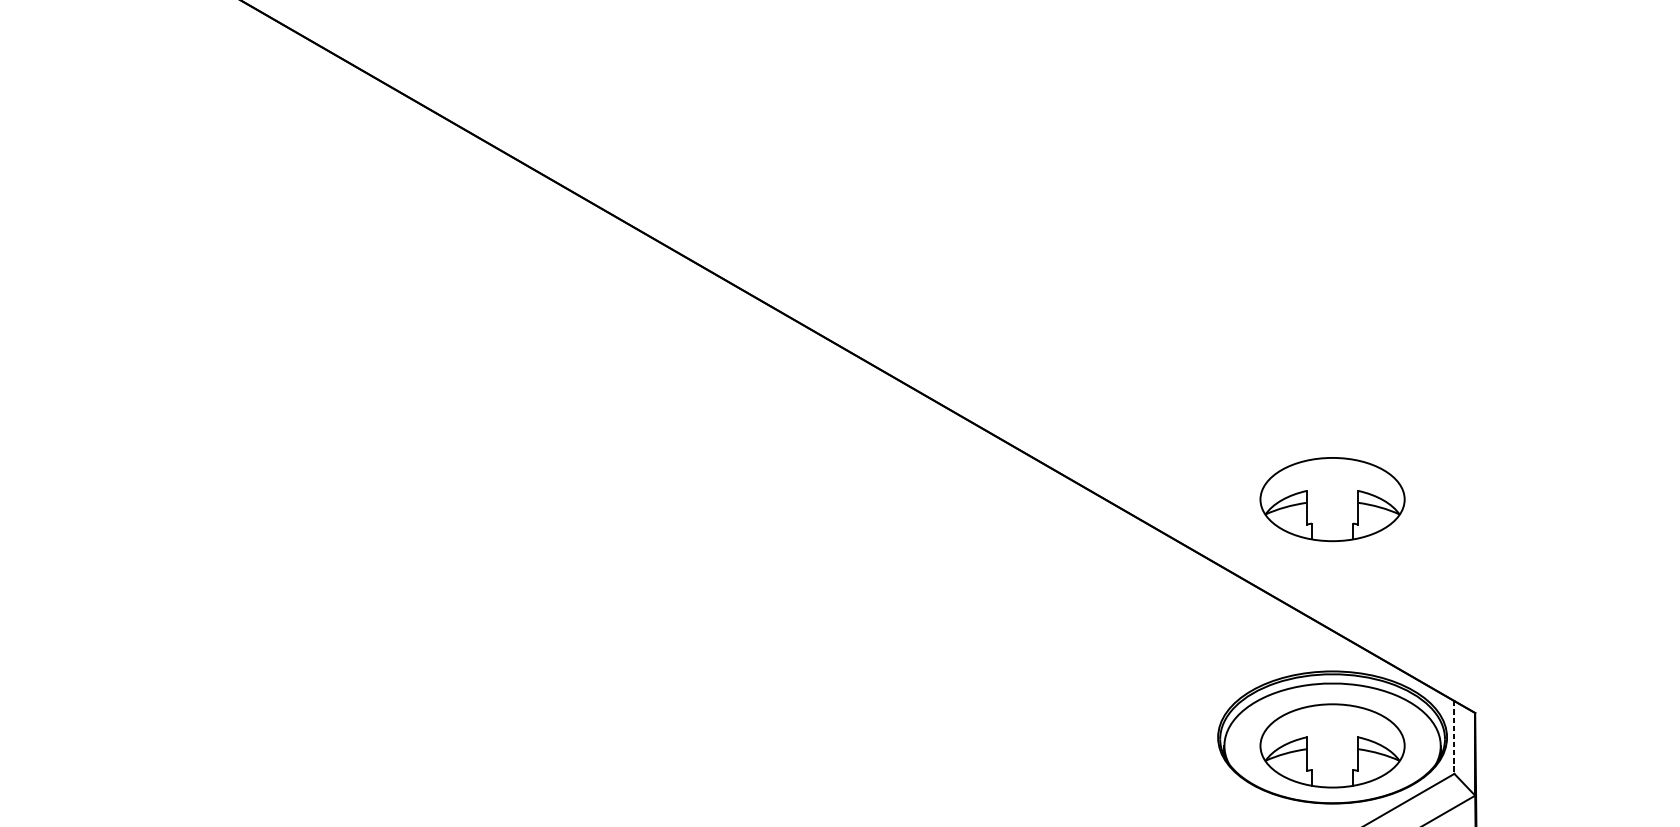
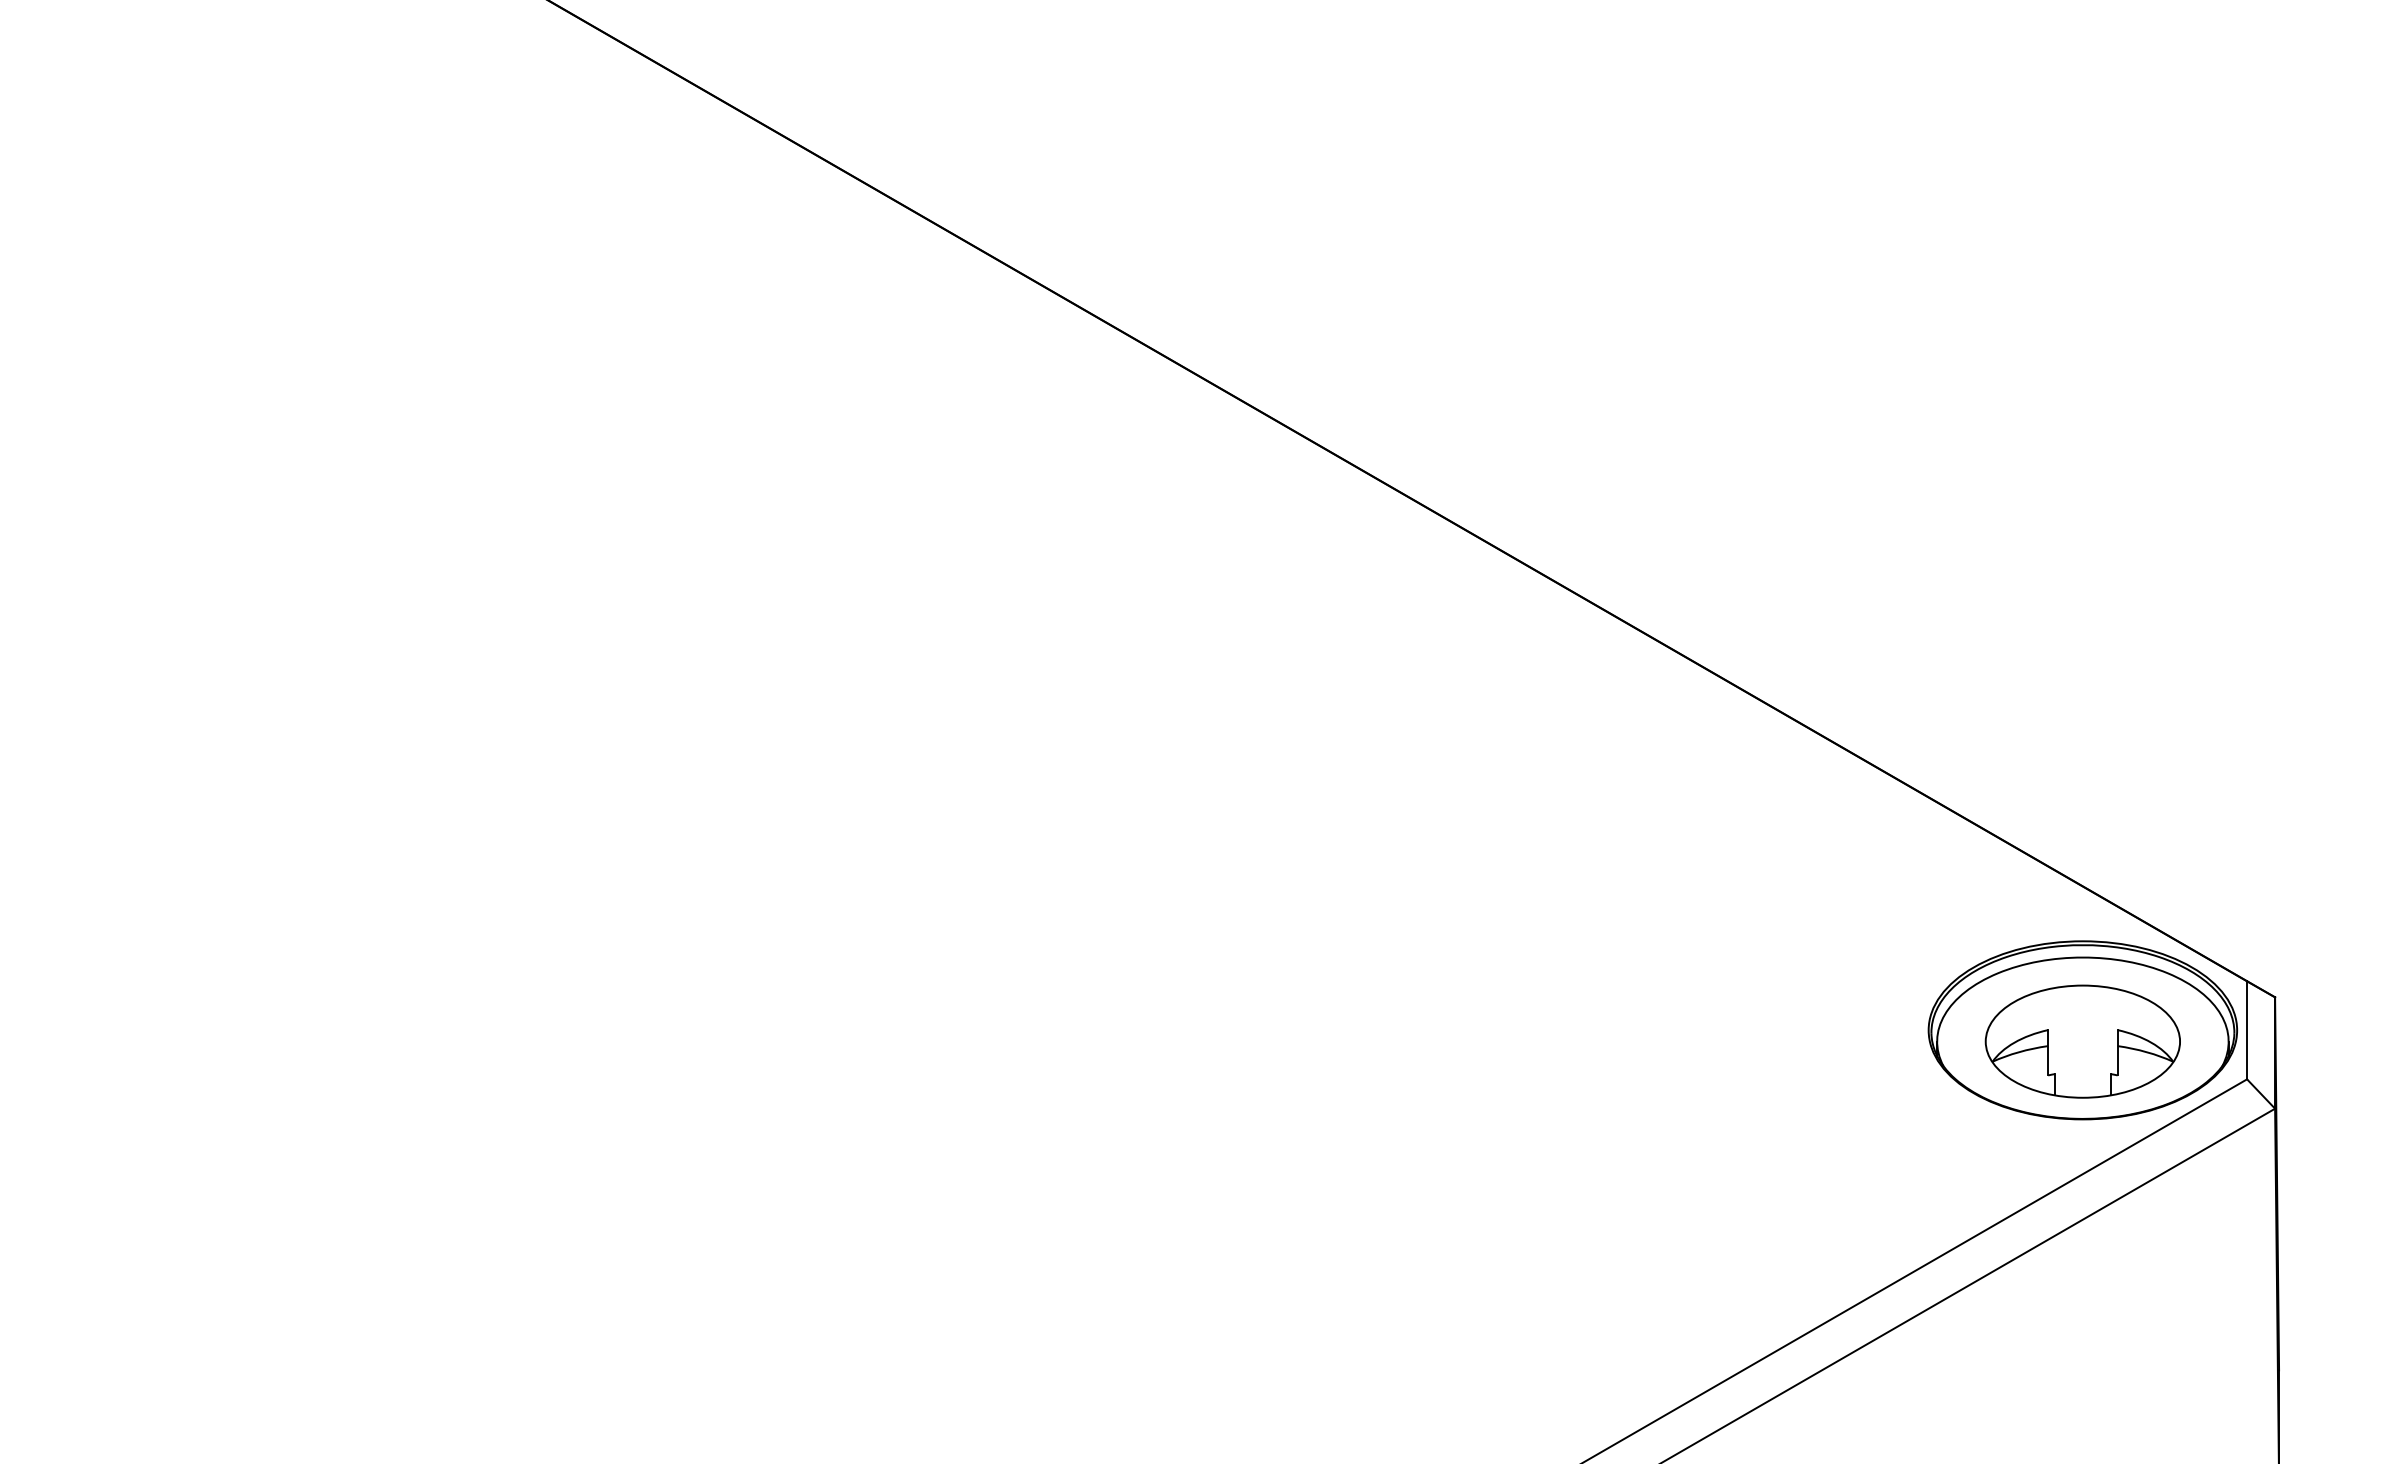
part: (1332, 499) -> (2082, 709), removed
line: (1454, 737) -> (2247, 1030), dashed -> solid

